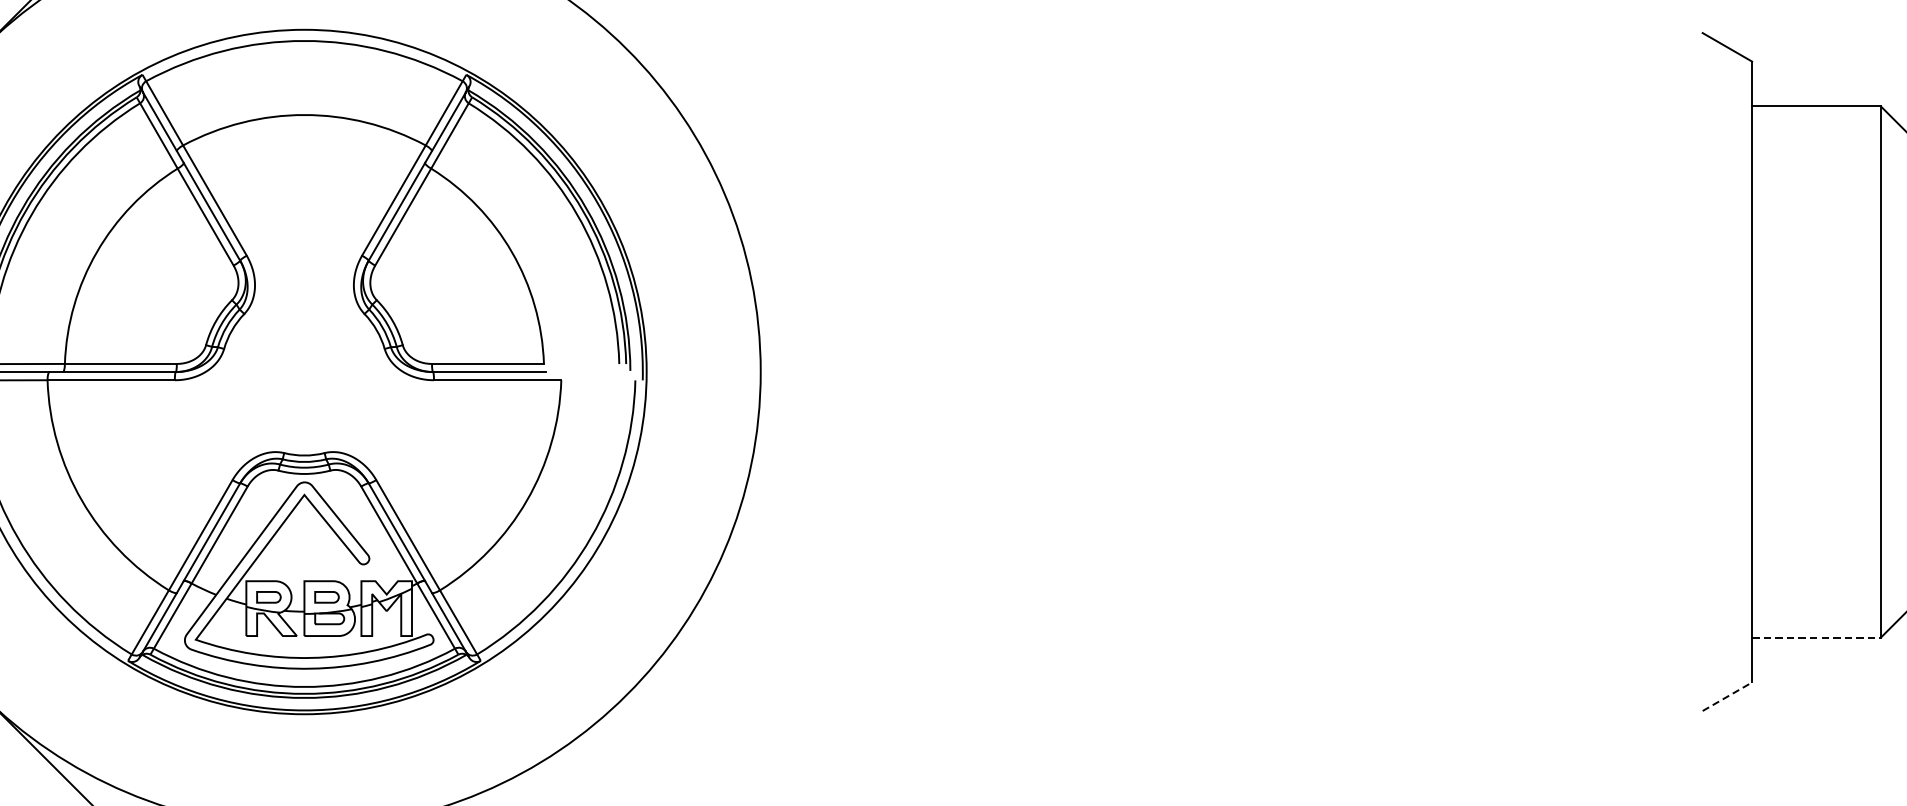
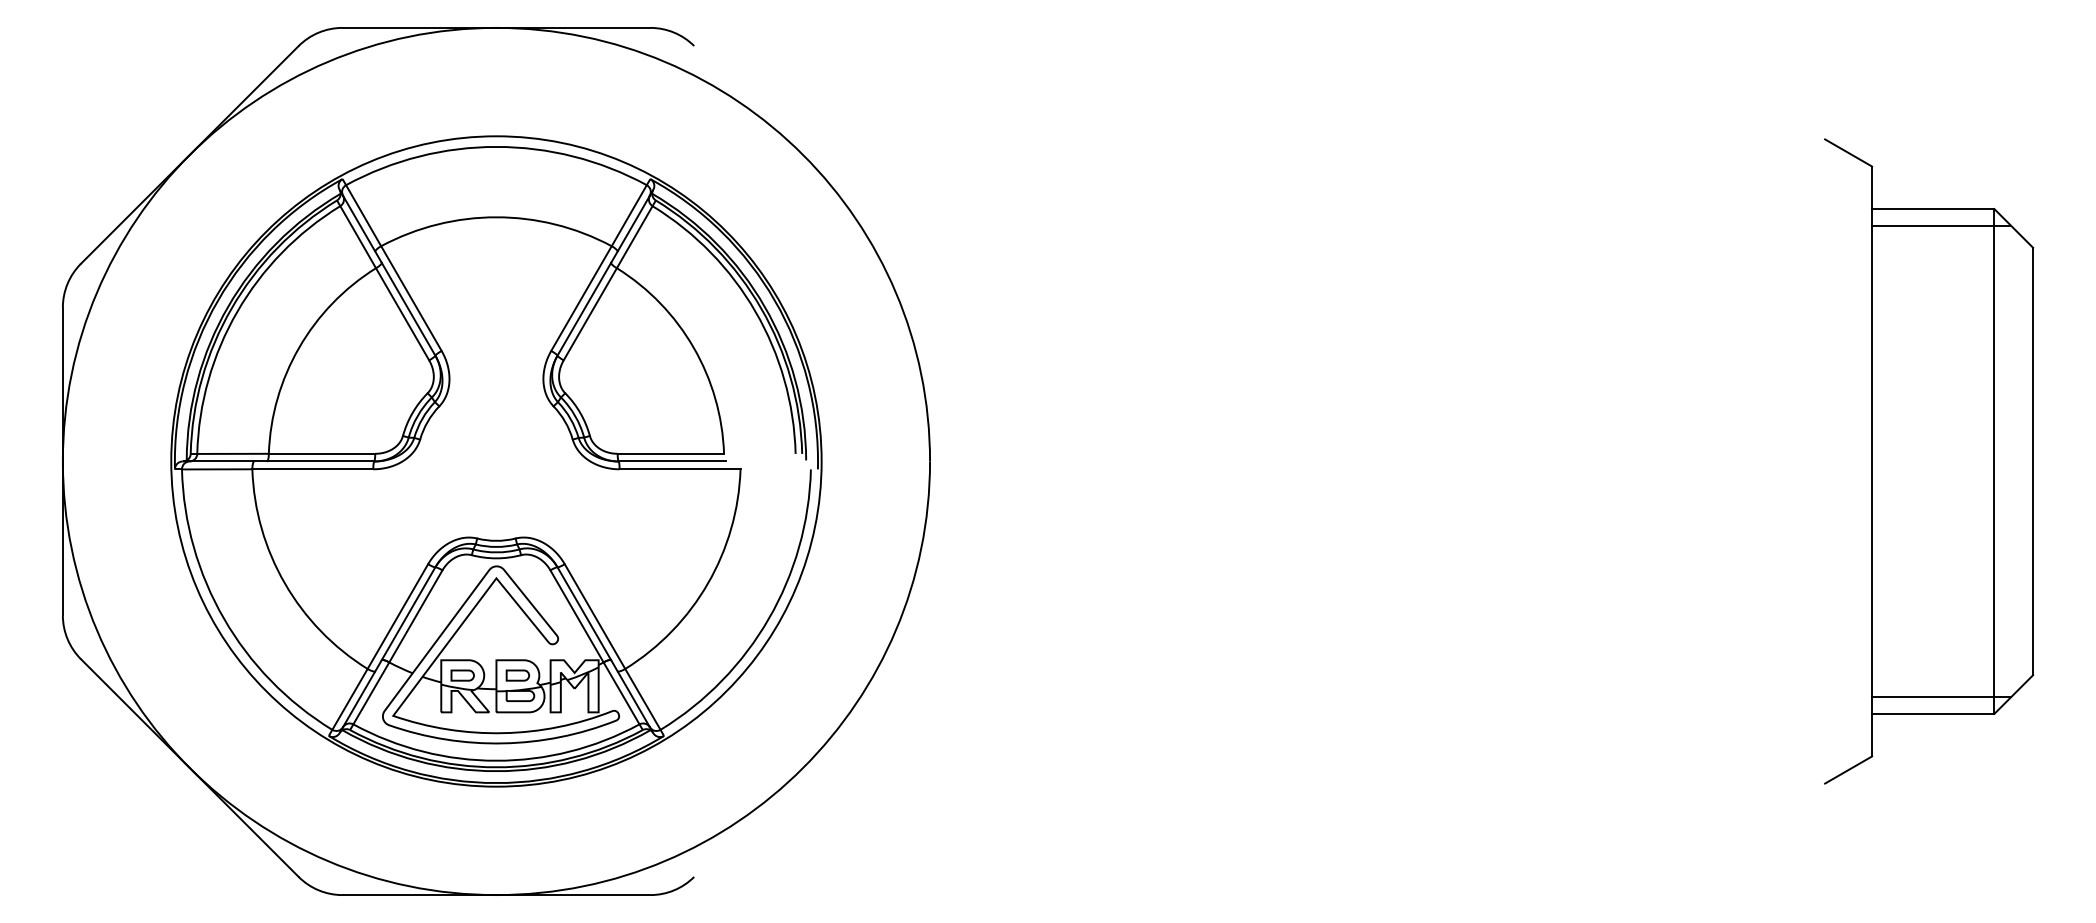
line: (1825, 124) -> (1941, 226), added
line: (1825, 619) -> (1941, 696), added
line: (1816, 637) -> (1933, 713), dashed -> solid
line: (1728, 696) -> (1849, 769), dashed -> solid

